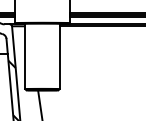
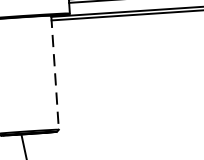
line: (59, 56) -> (54, 72), solid -> dashed

